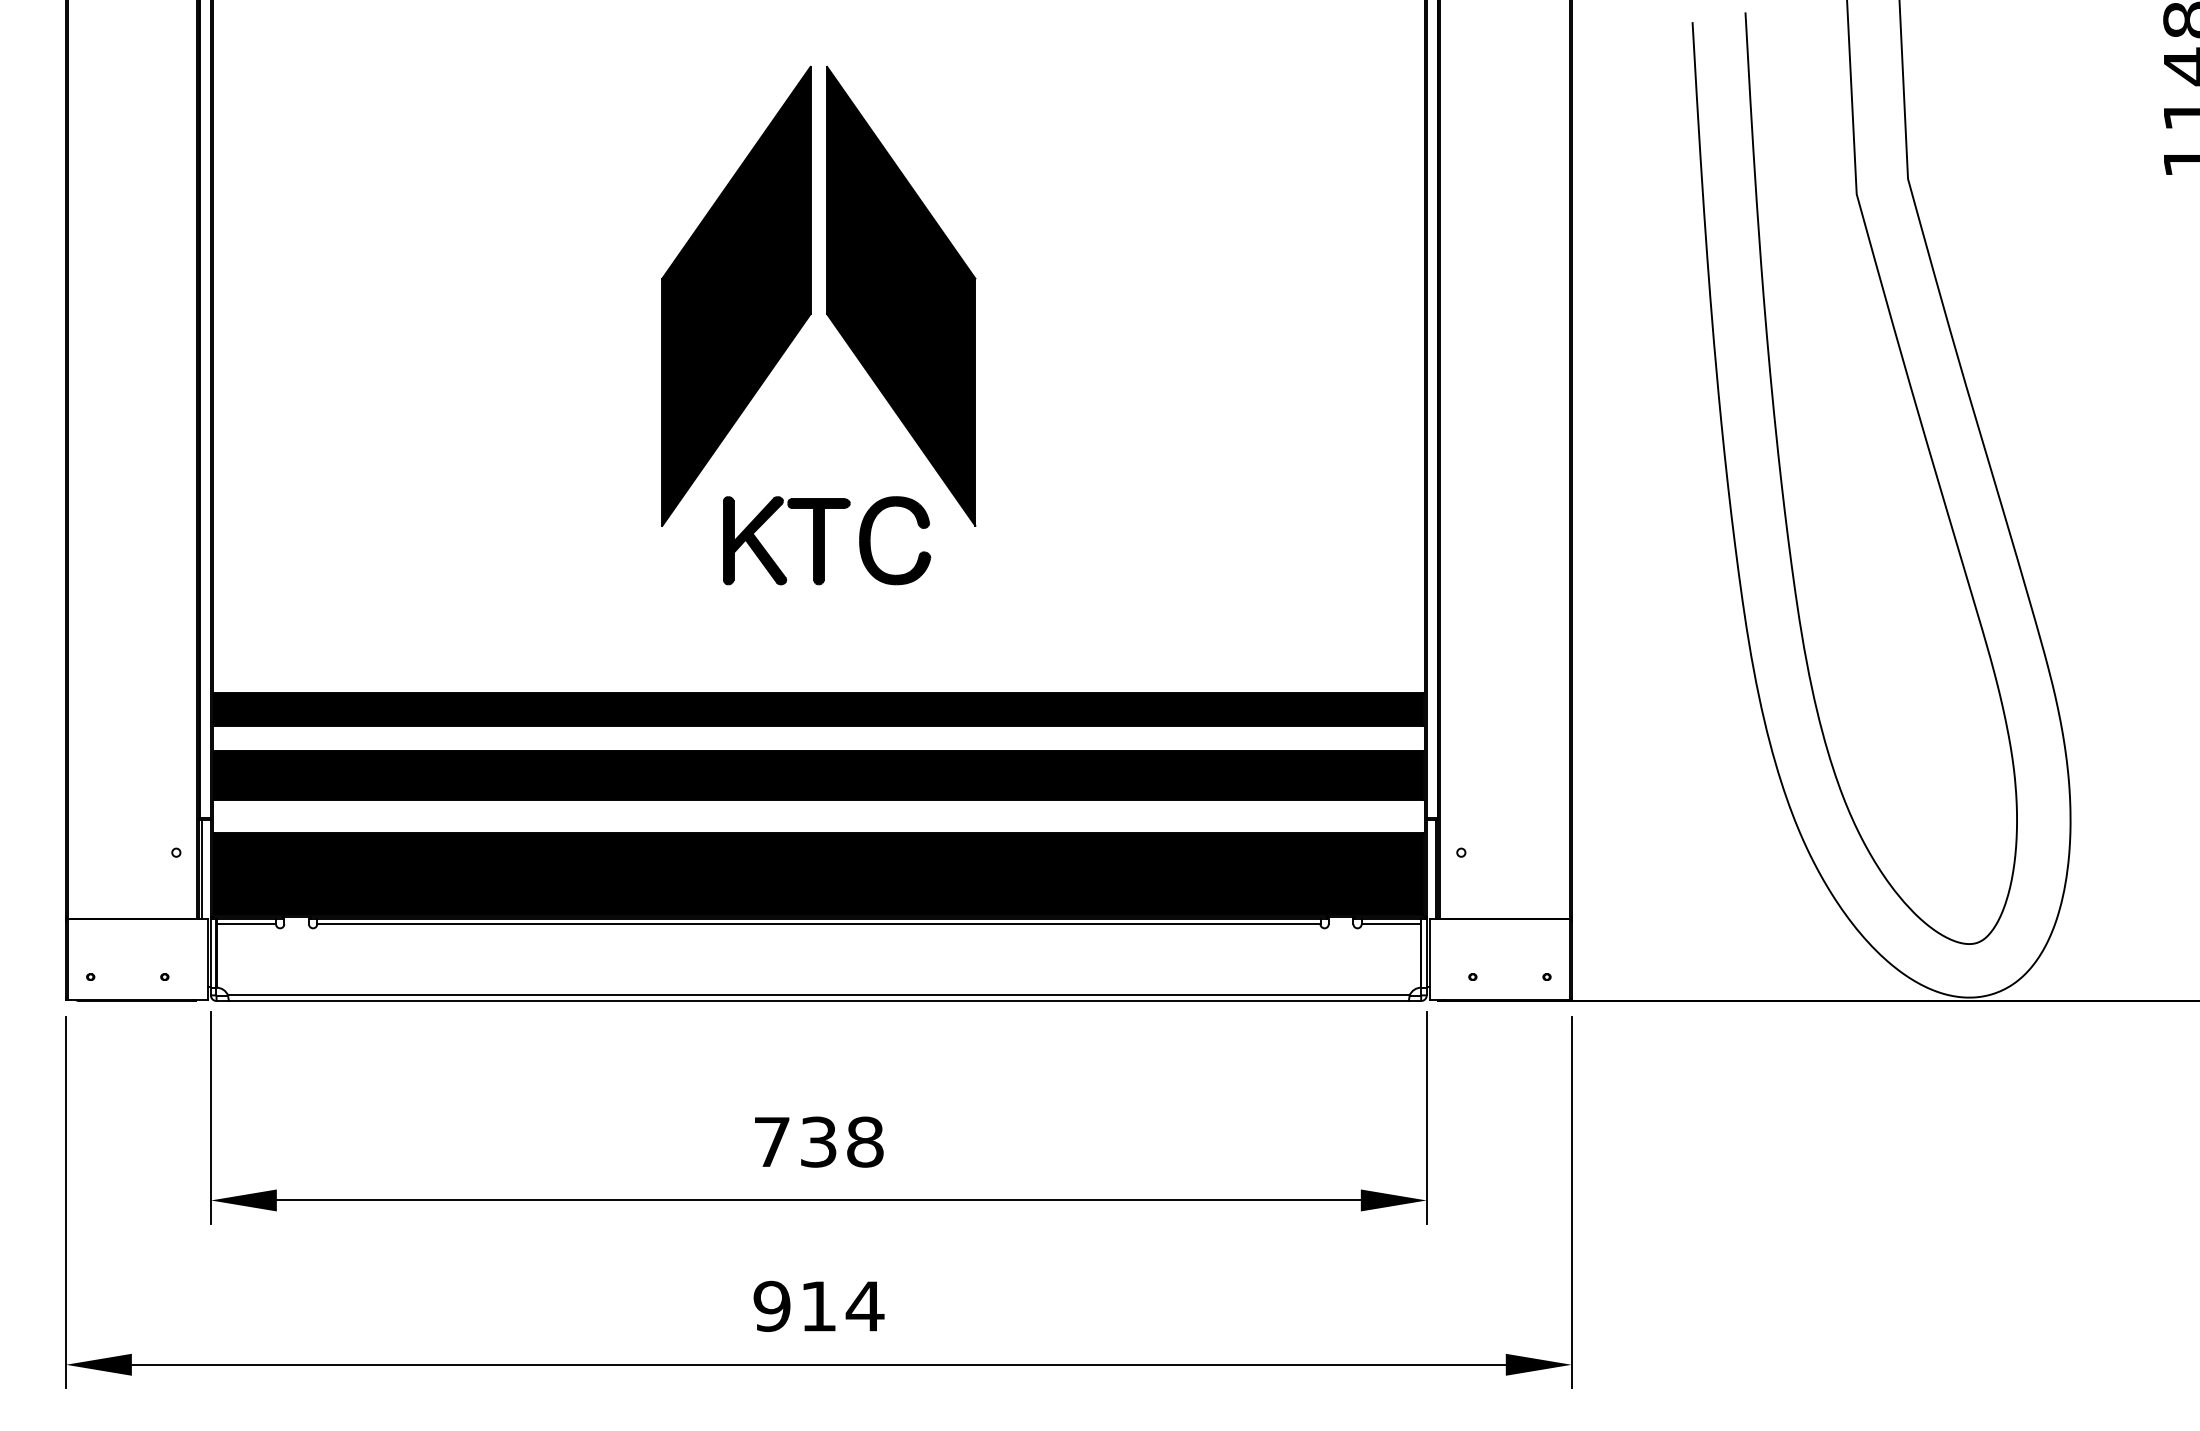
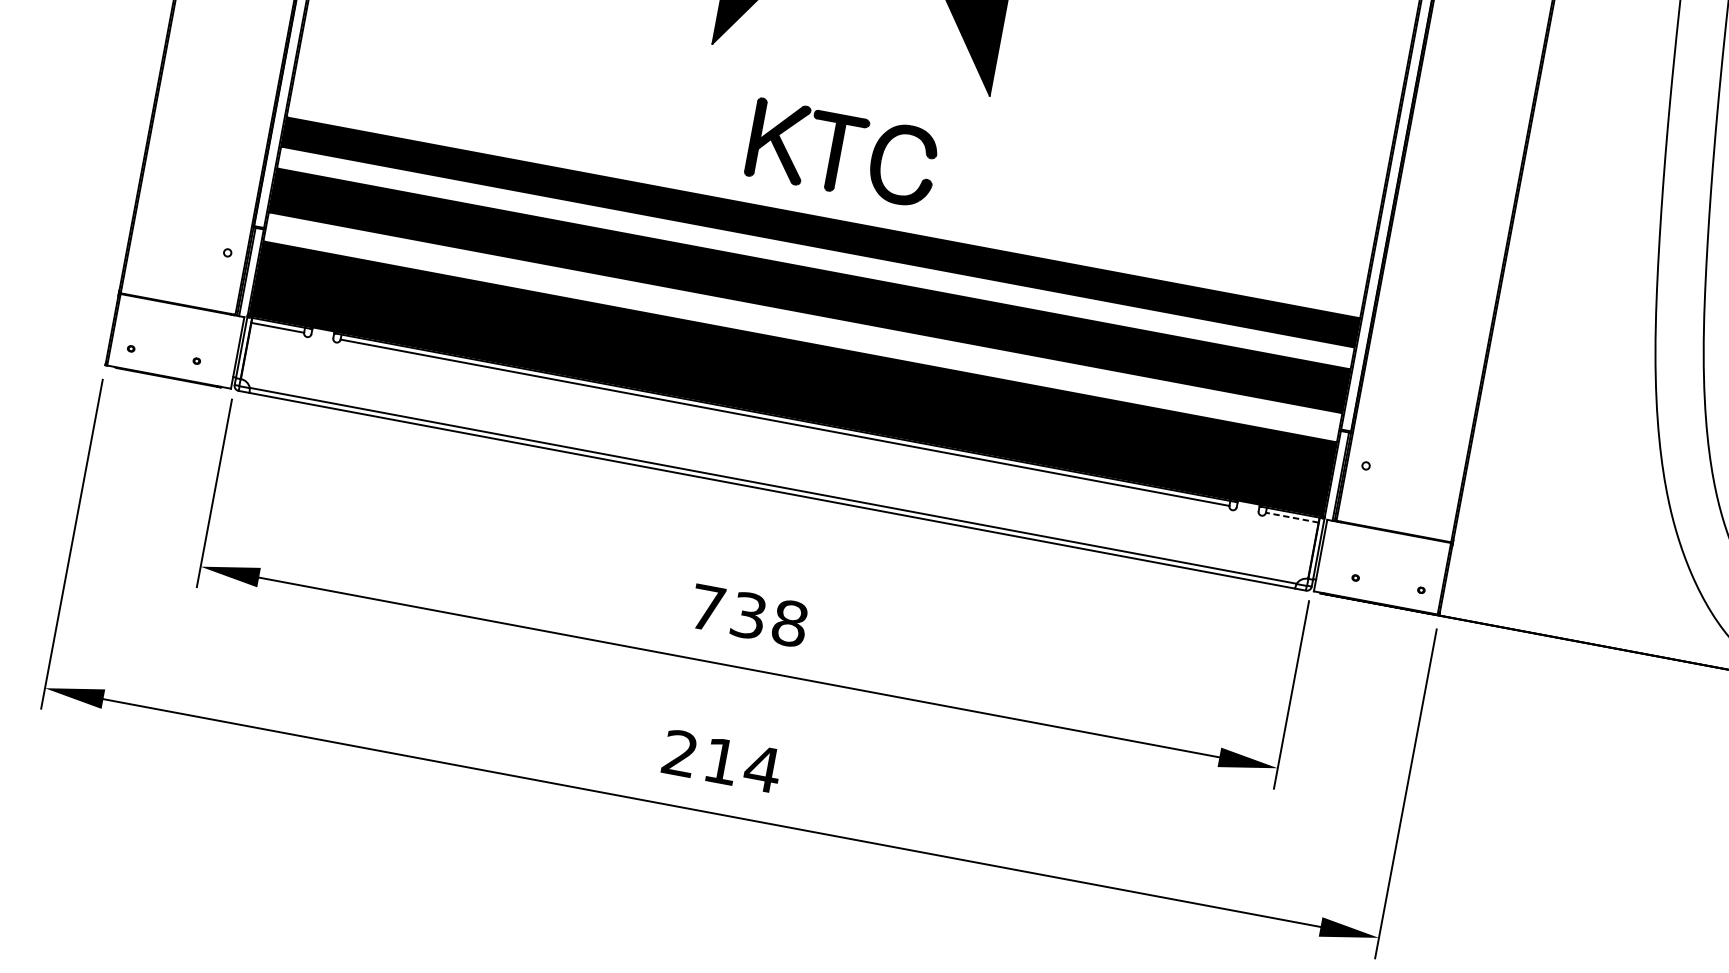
part: (827, 540) -> (843, 153), moved
line: (1391, 924) -> (1292, 517), solid -> dashed
text: (771, 1306) -> (679, 753), 914 -> 214

